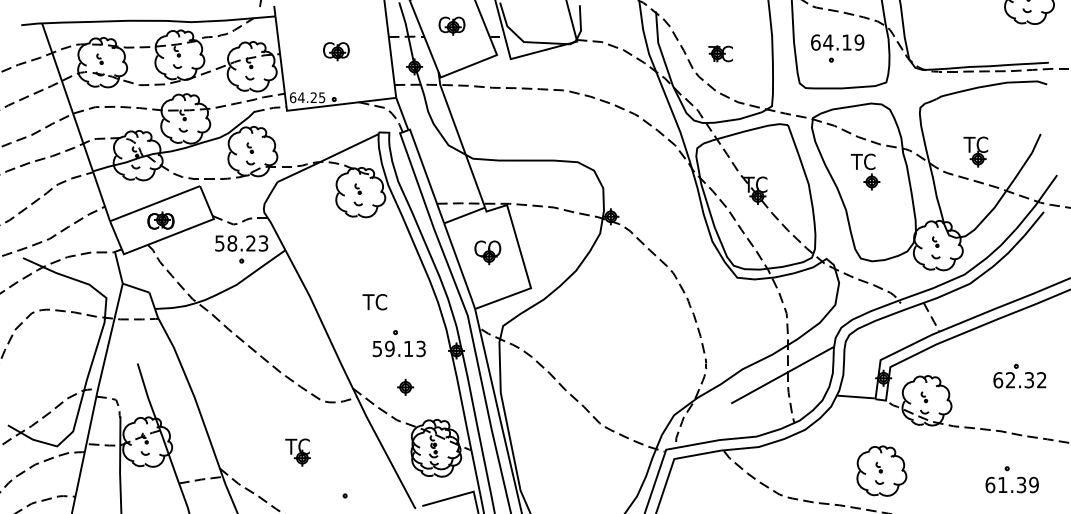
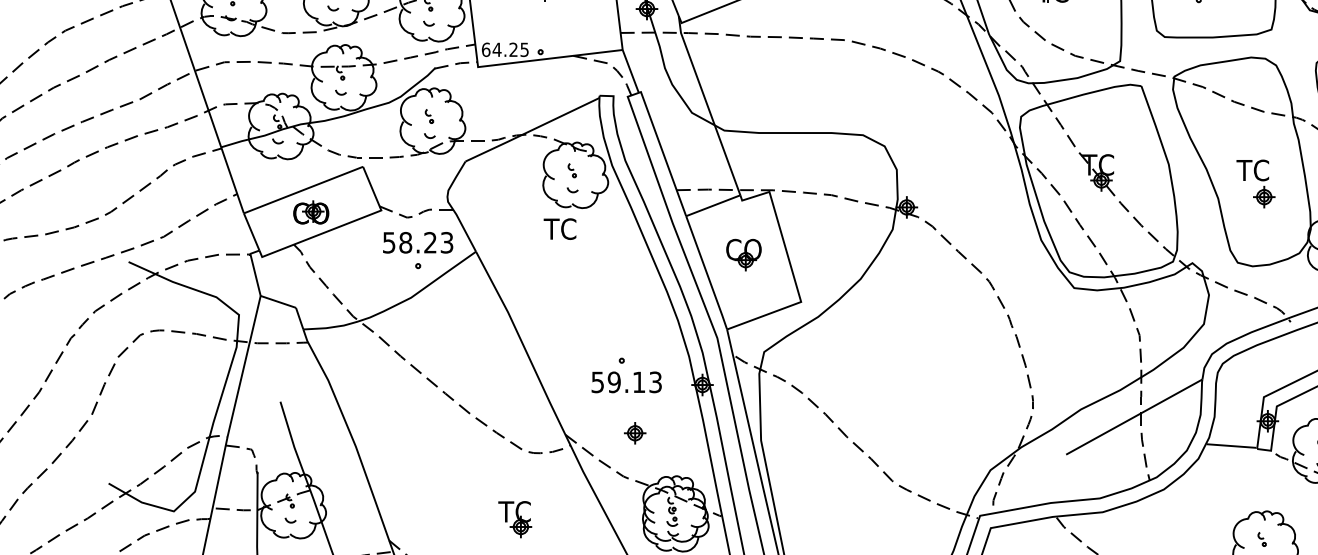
part: (865, 171) -> (1255, 183), moved
text: (374, 302) -> (559, 229), moved
part: (297, 452) -> (514, 519), moved

